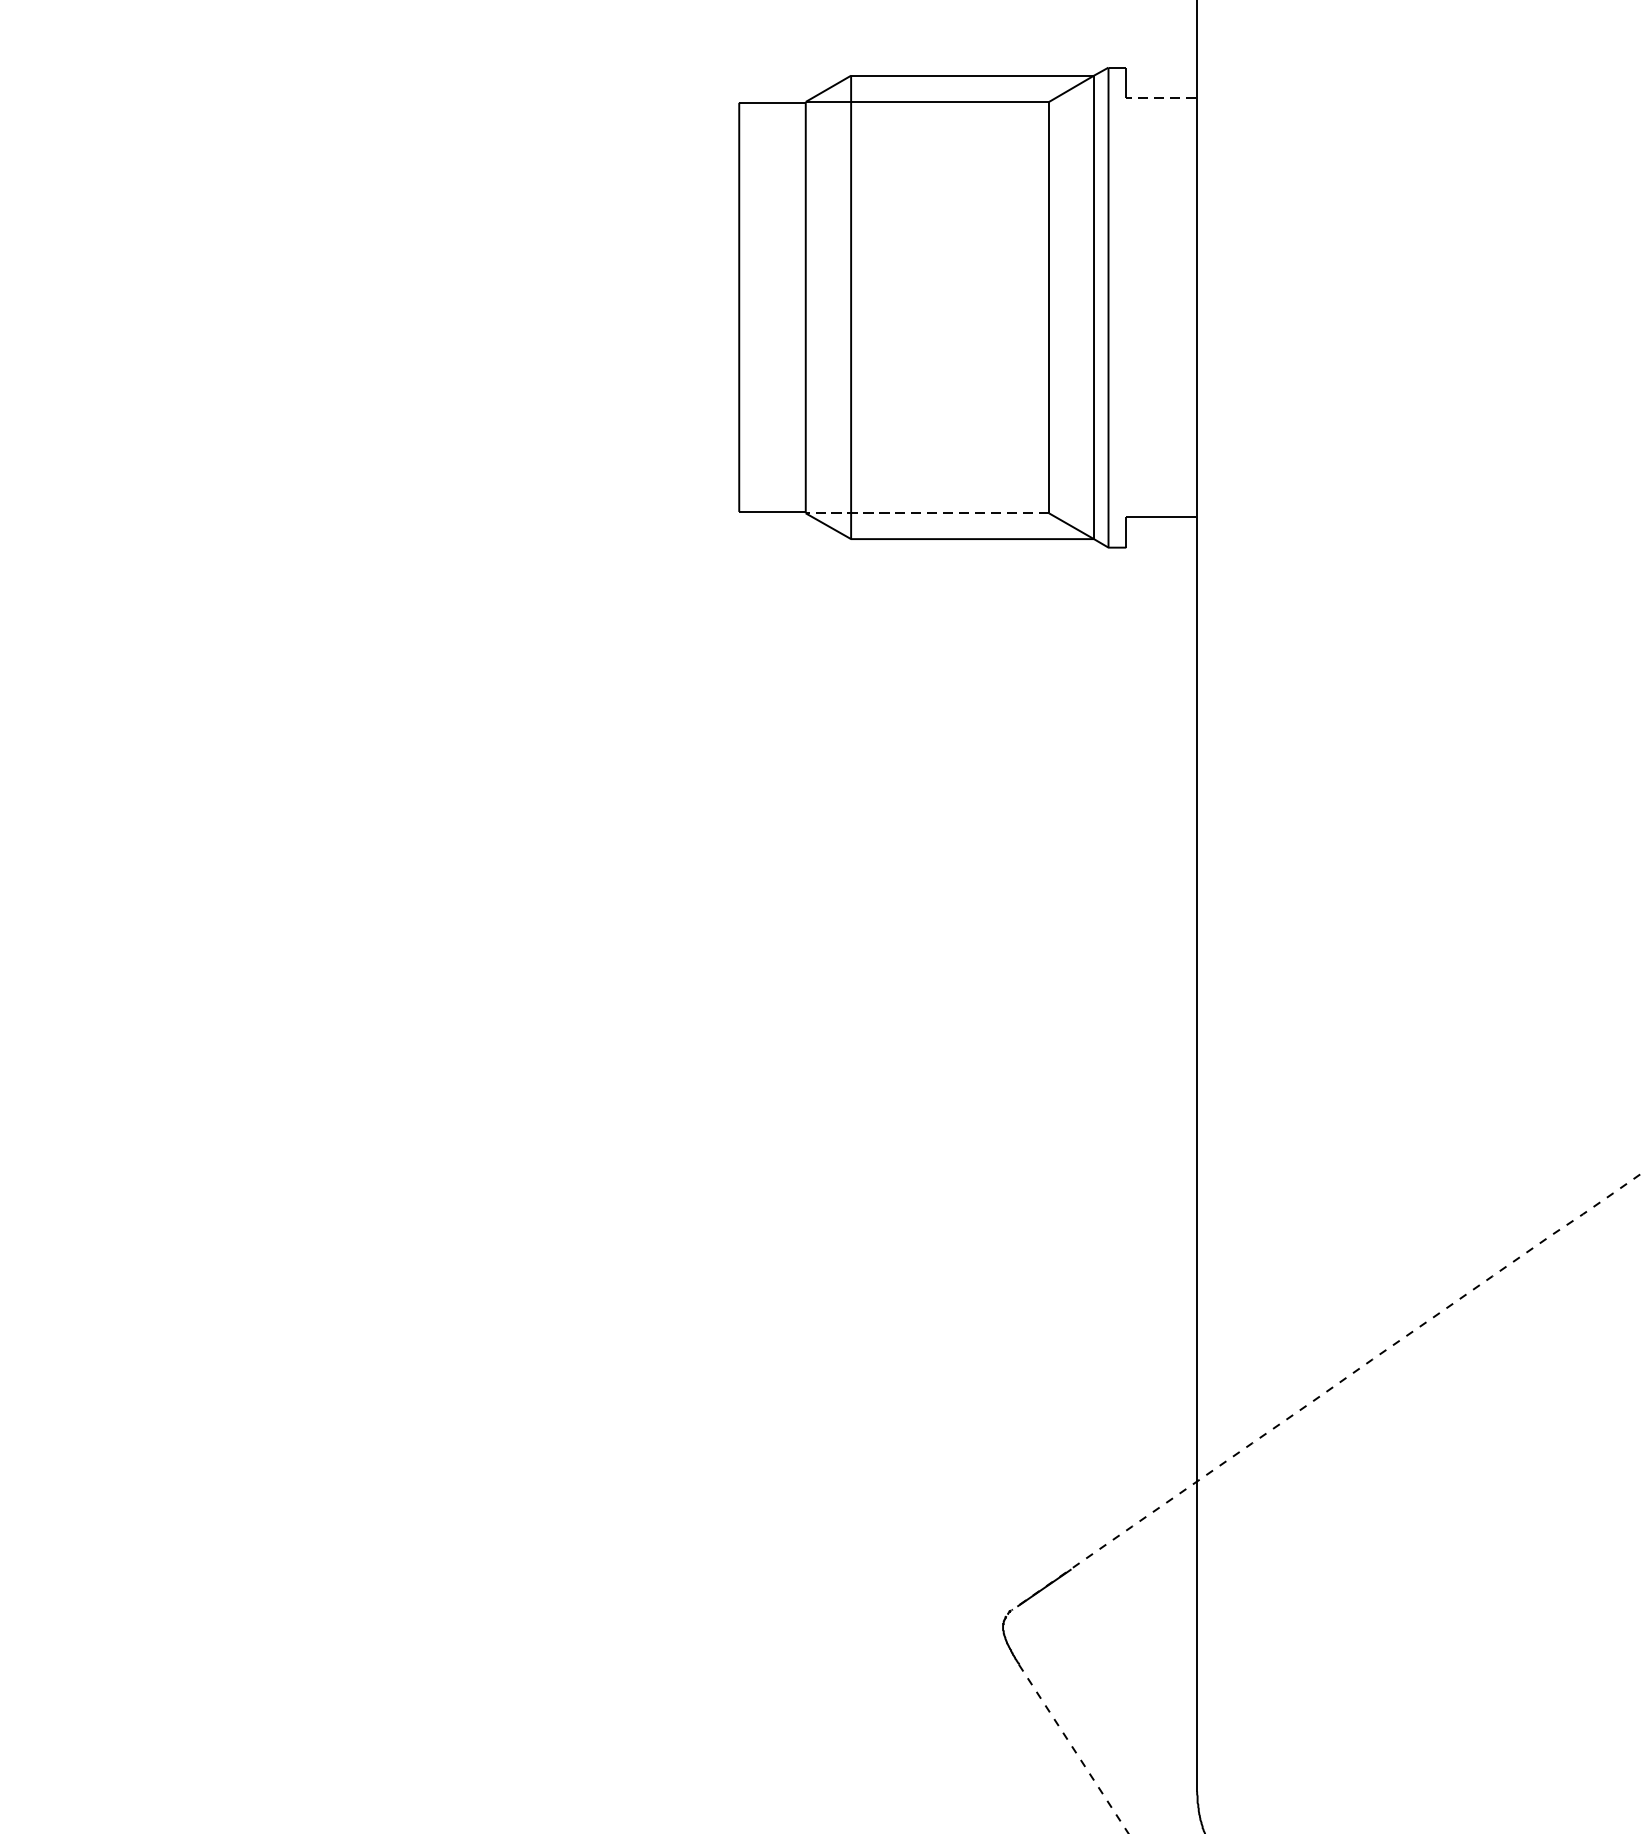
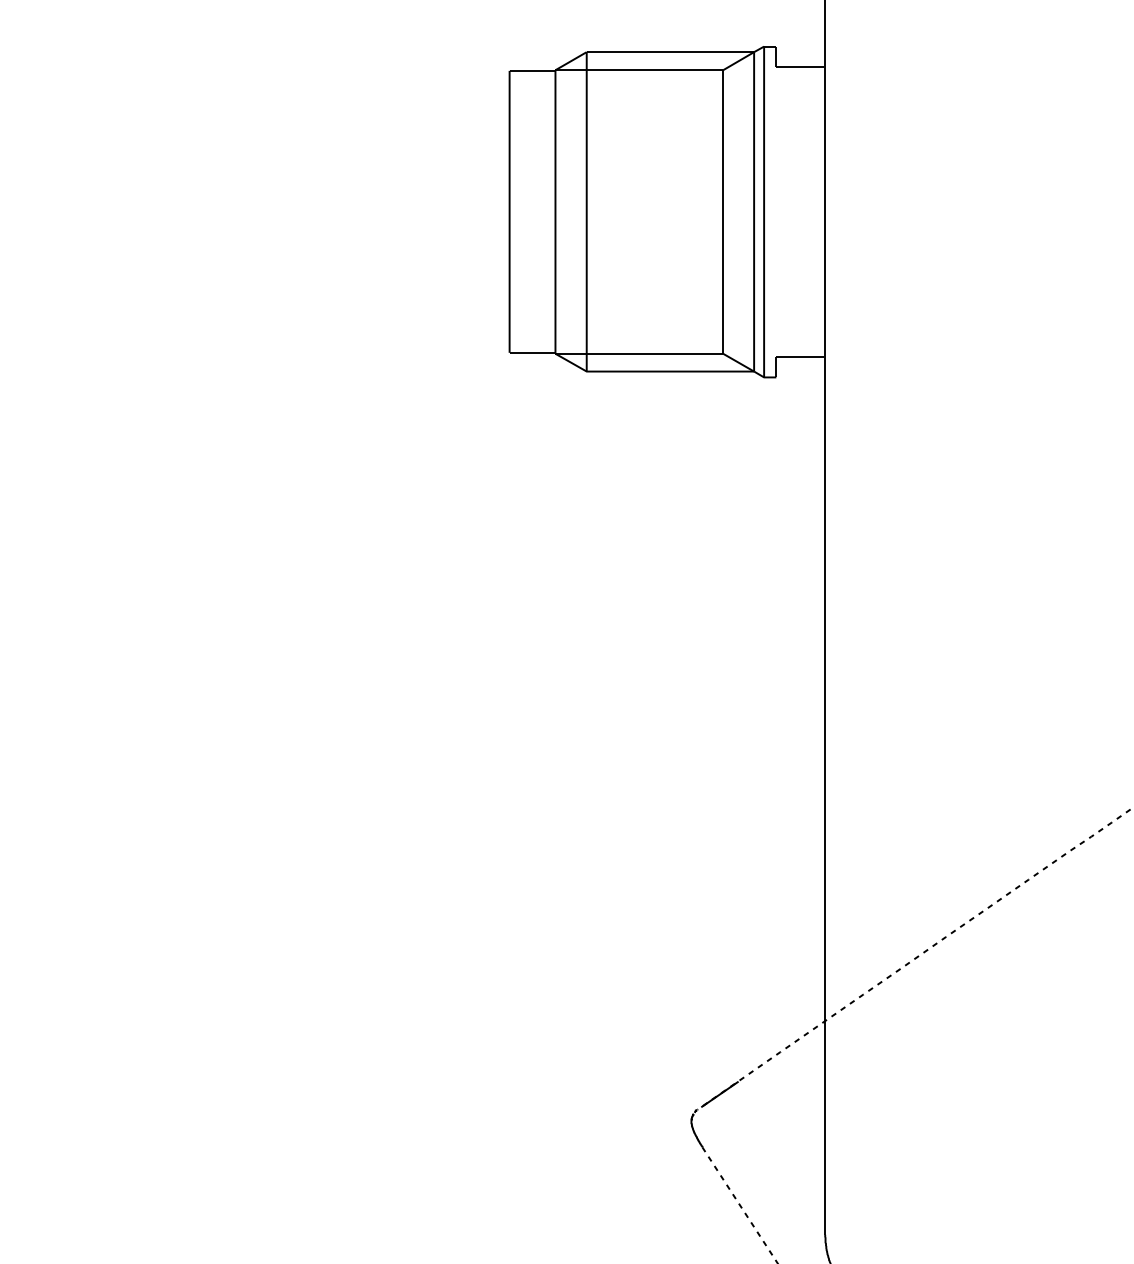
line: (1161, 97) -> (800, 67), dashed -> solid
line: (927, 512) -> (639, 353), dashed -> solid

